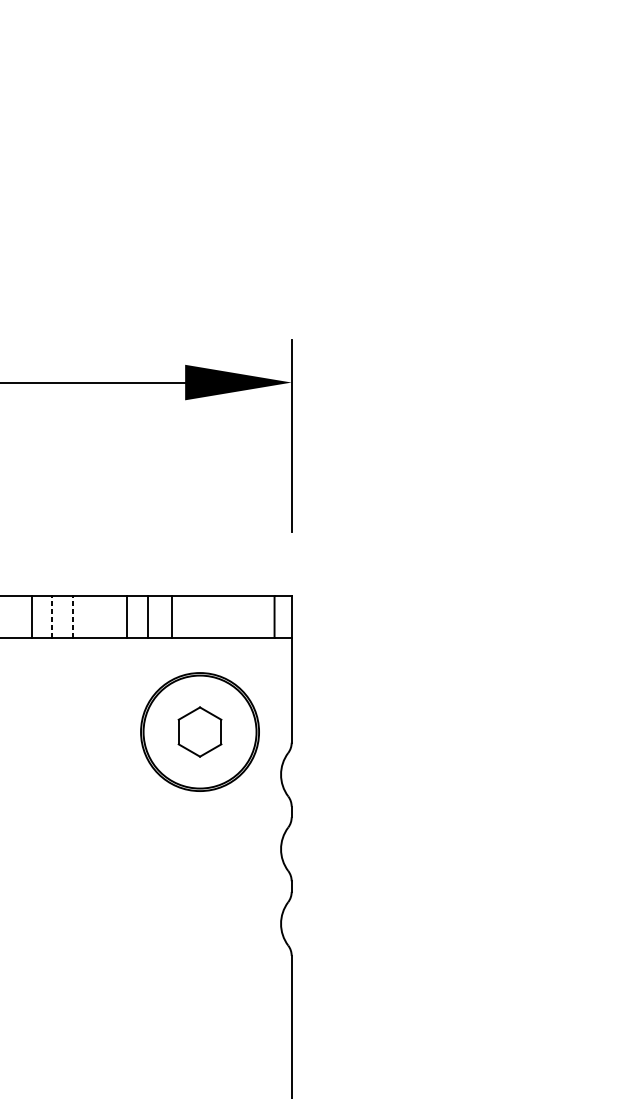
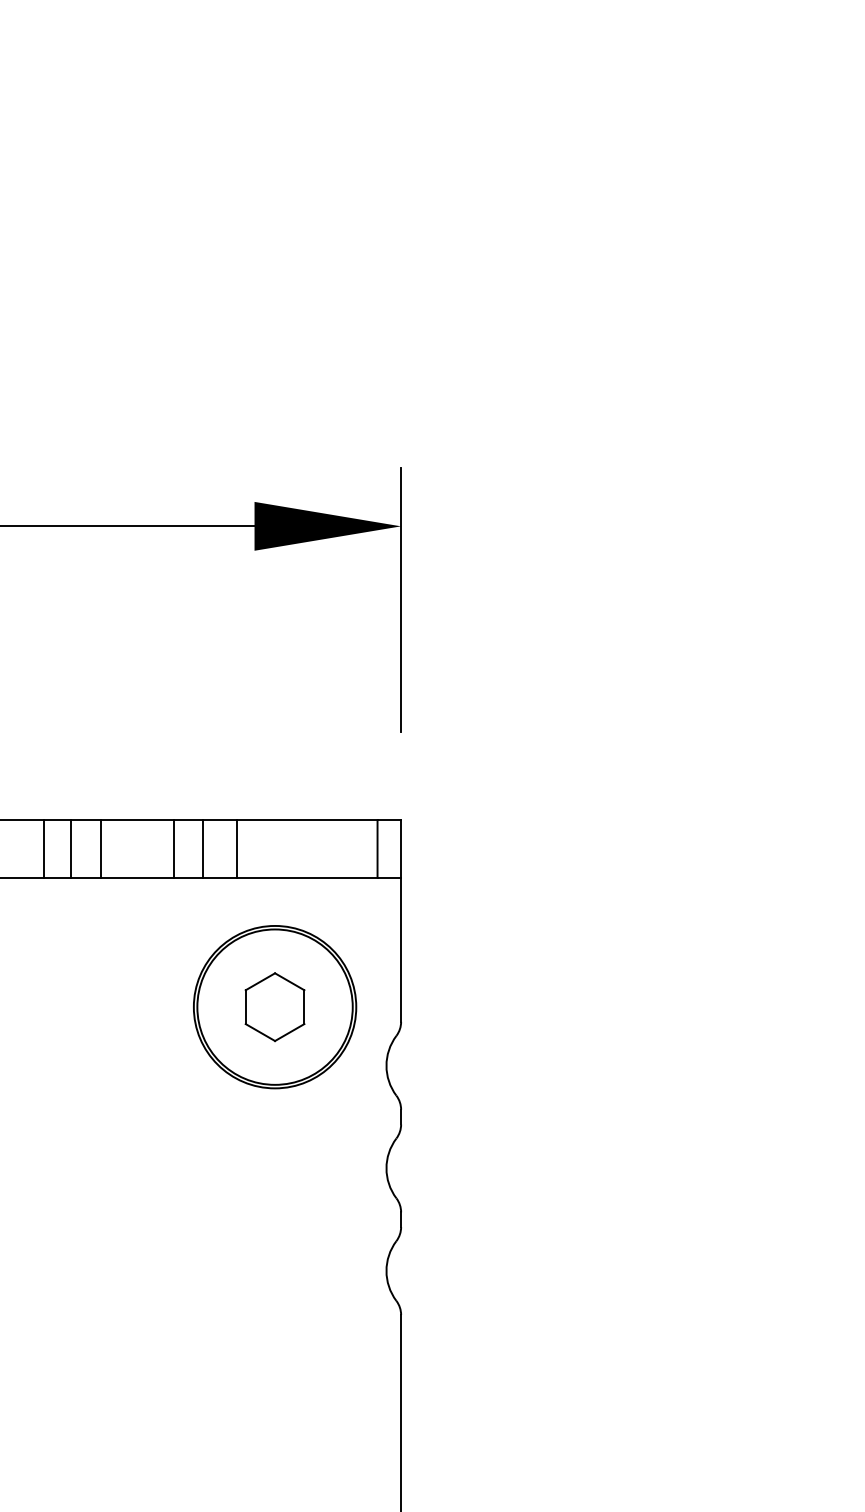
line: (52, 616) -> (71, 848), dashed -> solid
line: (73, 616) -> (100, 848), dashed -> solid

